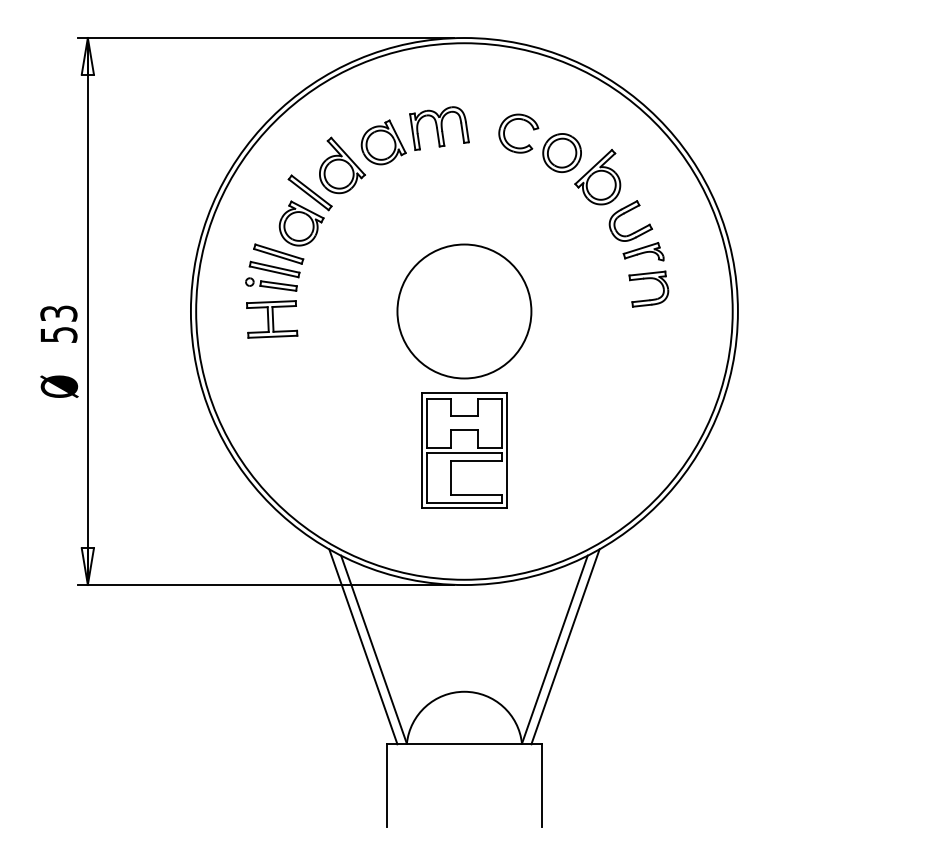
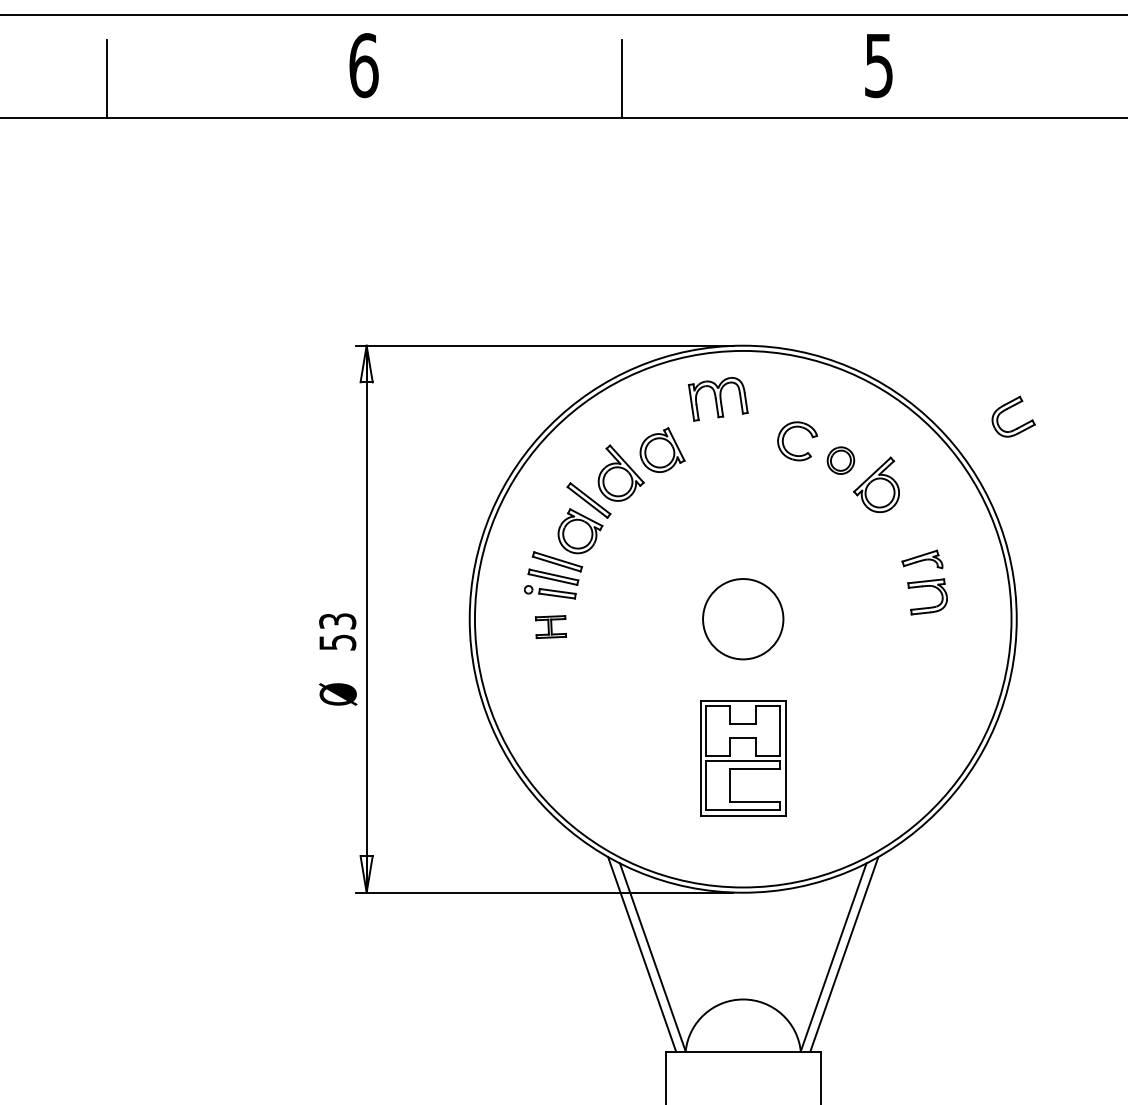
part: (439, 128) -> (718, 399), moved
part: (561, 152) -> (840, 460), size x0.7
part: (627, 212) -> (1010, 408), moved
circle: (464, 311) -> (743, 619), size x0.6
part: (271, 318) -> (550, 626), size x0.6

